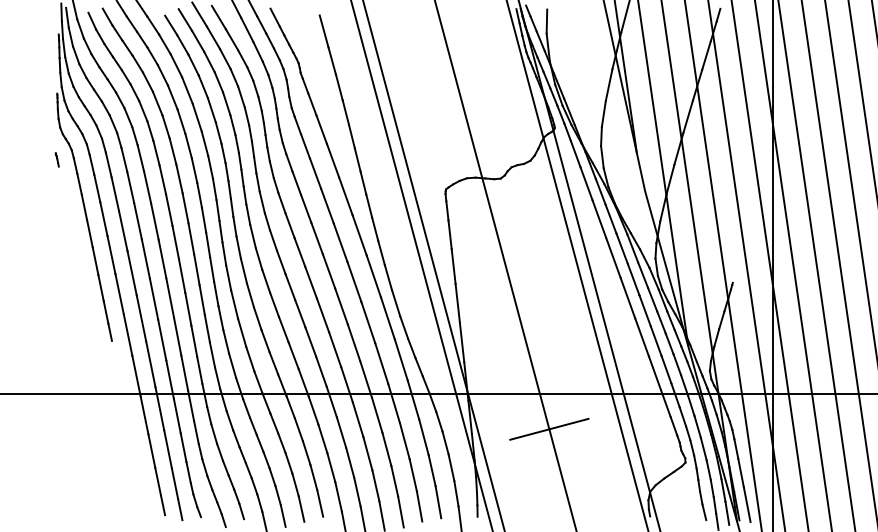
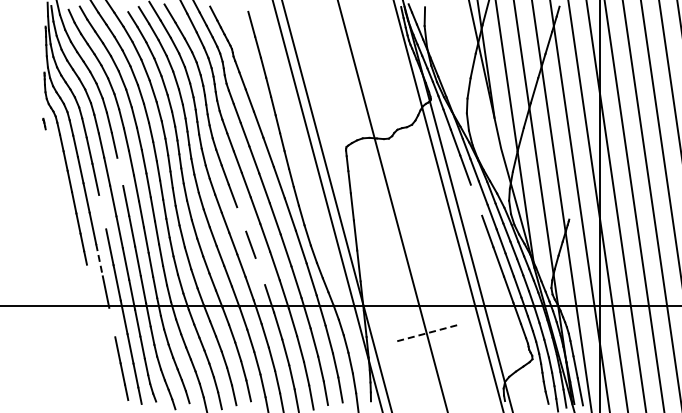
line: (155, 220) -> (120, 171), removed
line: (613, 256) -> (476, 199), removed
line: (131, 272) -> (102, 211), removed
line: (310, 282) -> (241, 219), removed
line: (128, 335) -> (99, 260), solid -> dashed
line: (335, 349) -> (260, 271), removed
line: (144, 415) -> (112, 322), removed
line: (549, 429) -> (426, 333), solid -> dashed

